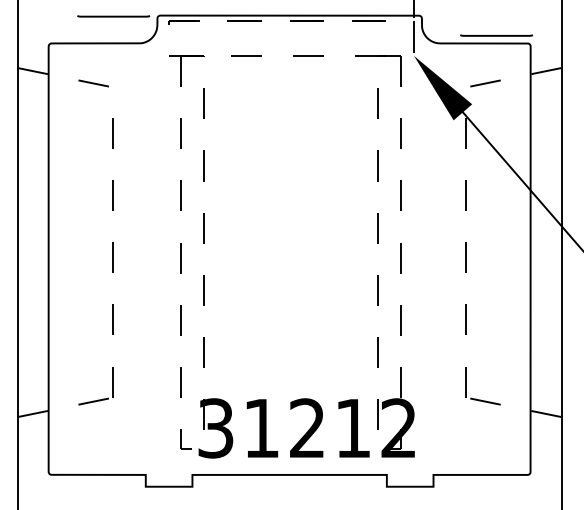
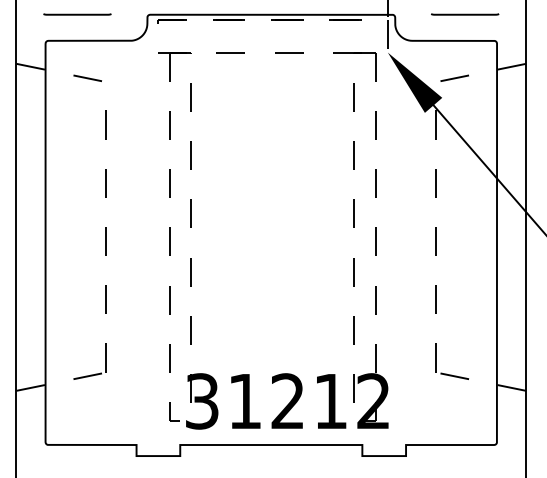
line: (113, 16) -> (77, 14), moved
line: (496, 35) -> (465, 14), moved

